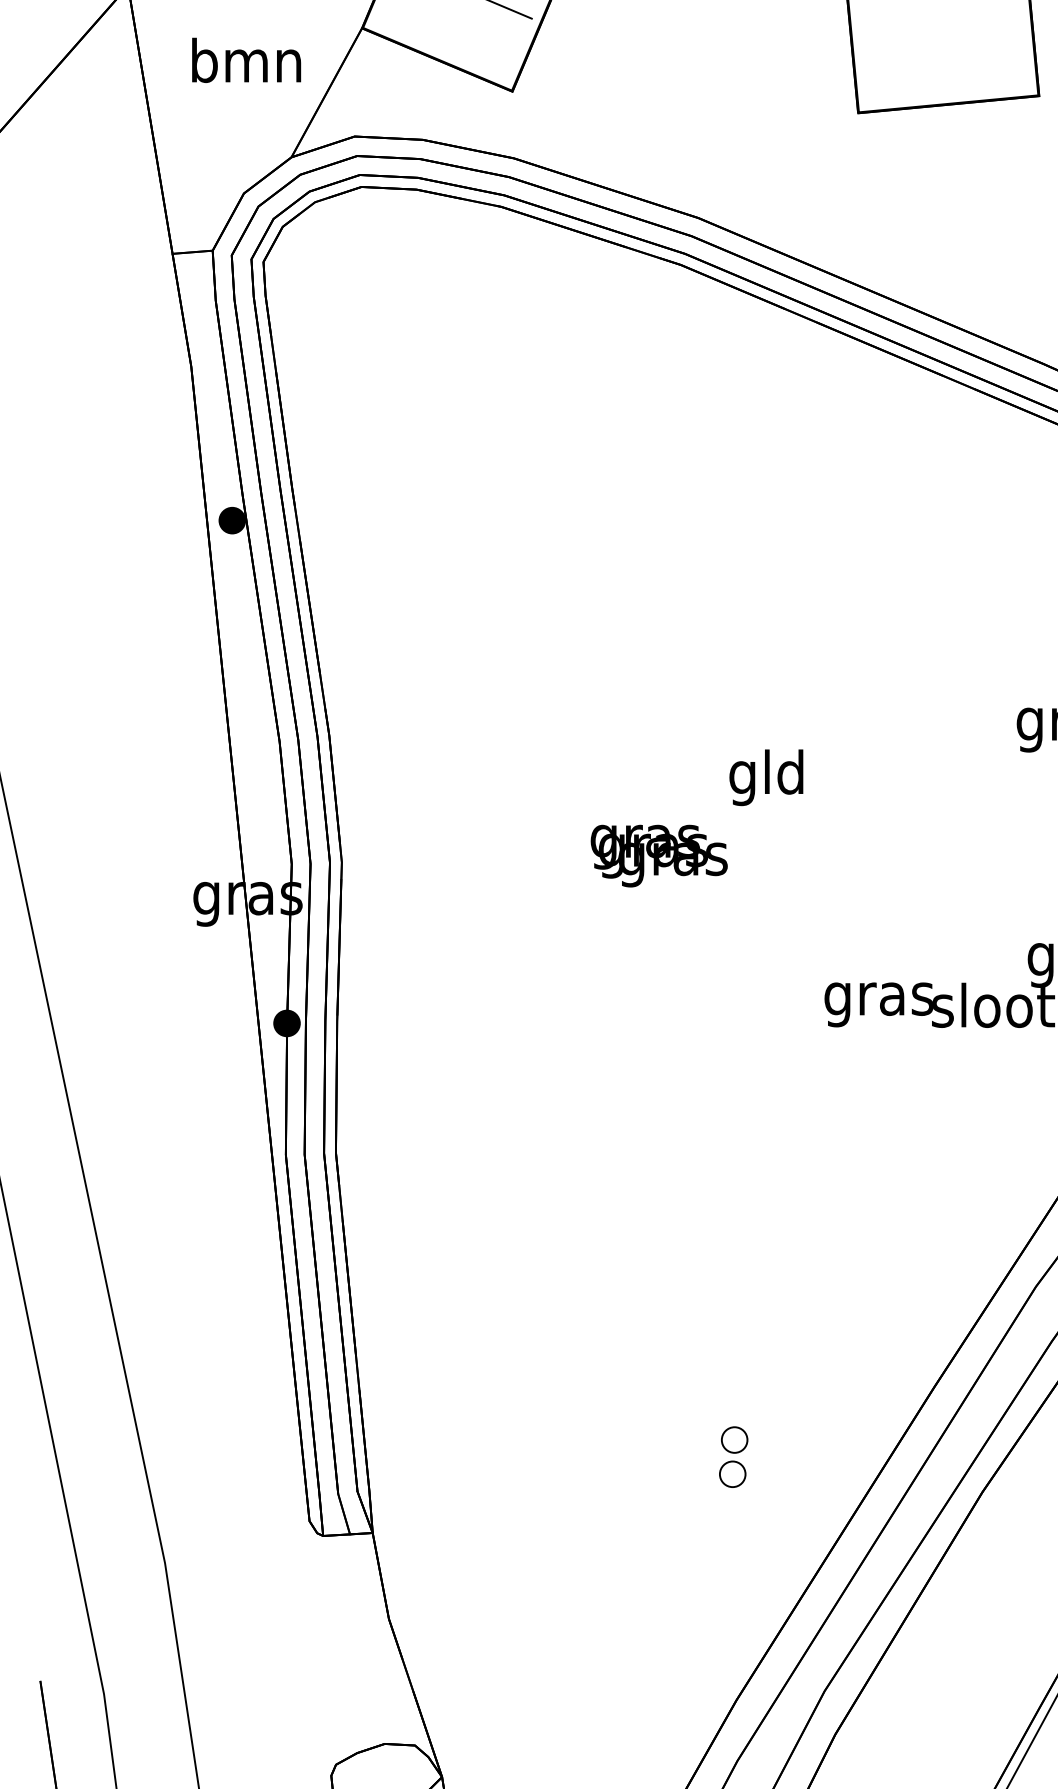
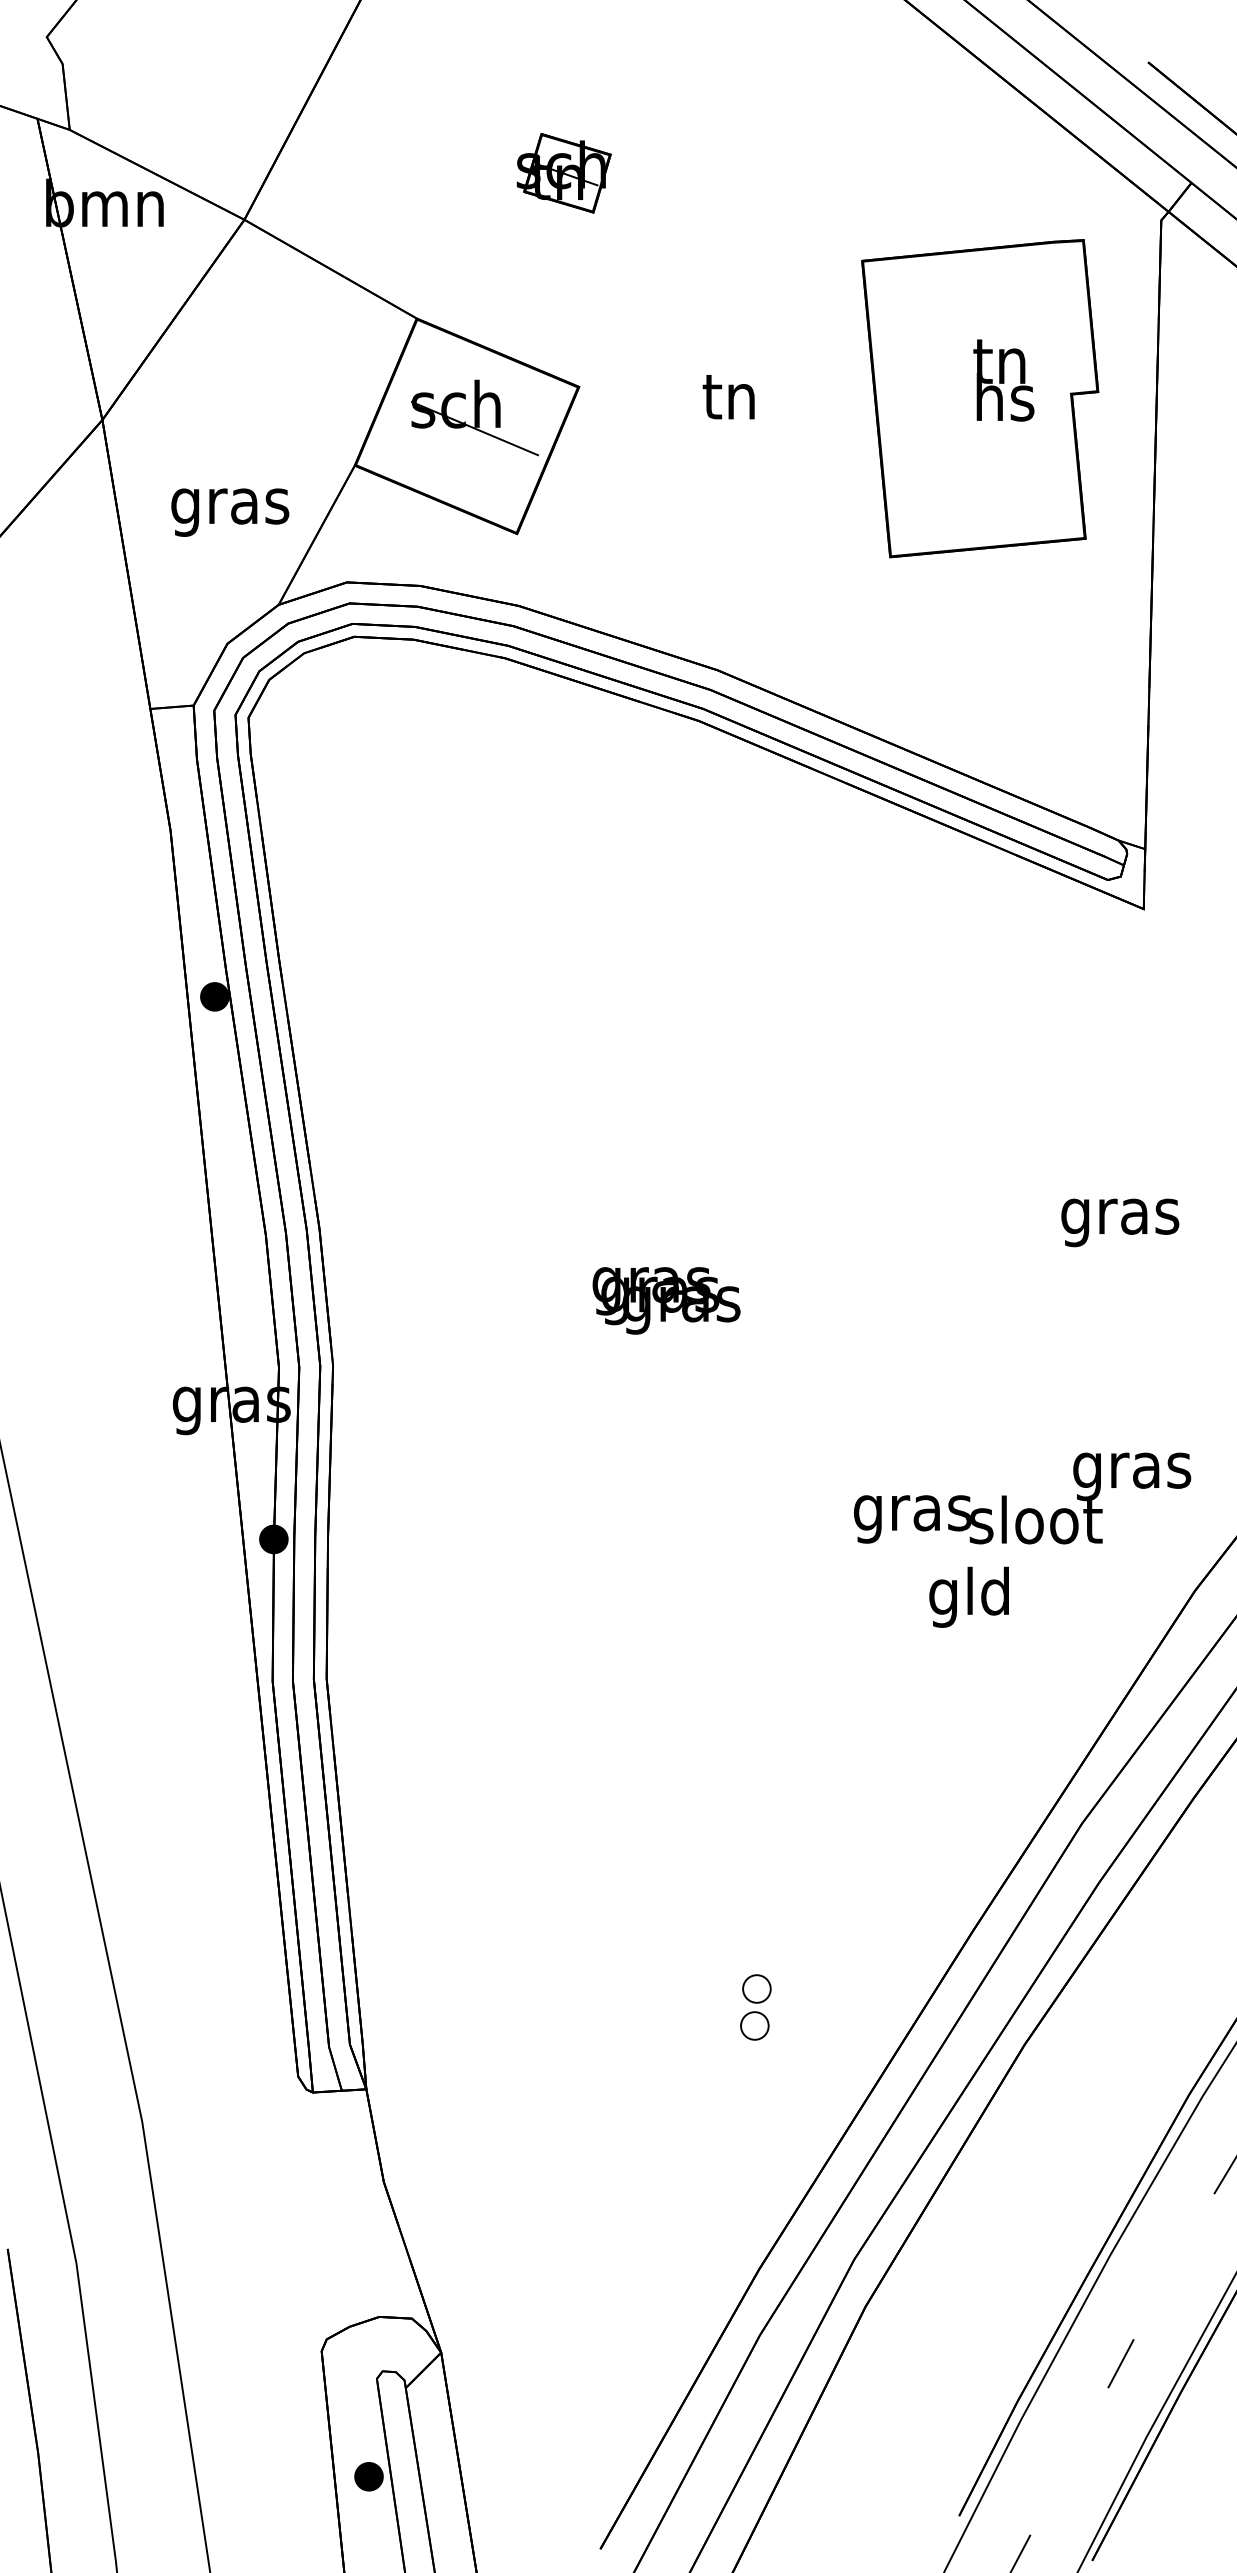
text: (246, 65) -> (230, 505), bmn -> gras
text: (765, 776) -> (968, 1596), moved
text: (659, 855) -> (666, 1300), moved

